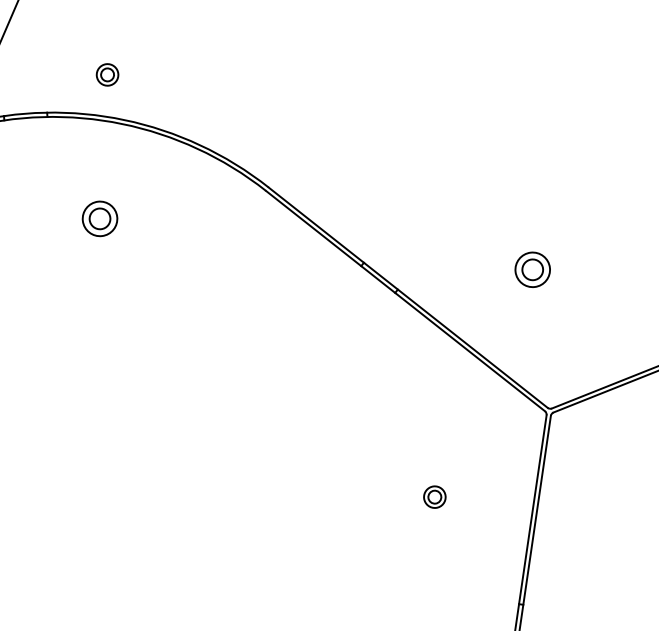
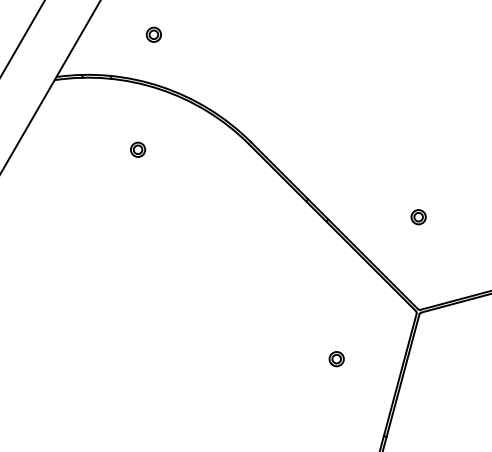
part: (106, 74) -> (153, 34), moved
part: (100, 217) -> (138, 149), size x0.62
part: (532, 270) -> (418, 217), size x0.62

